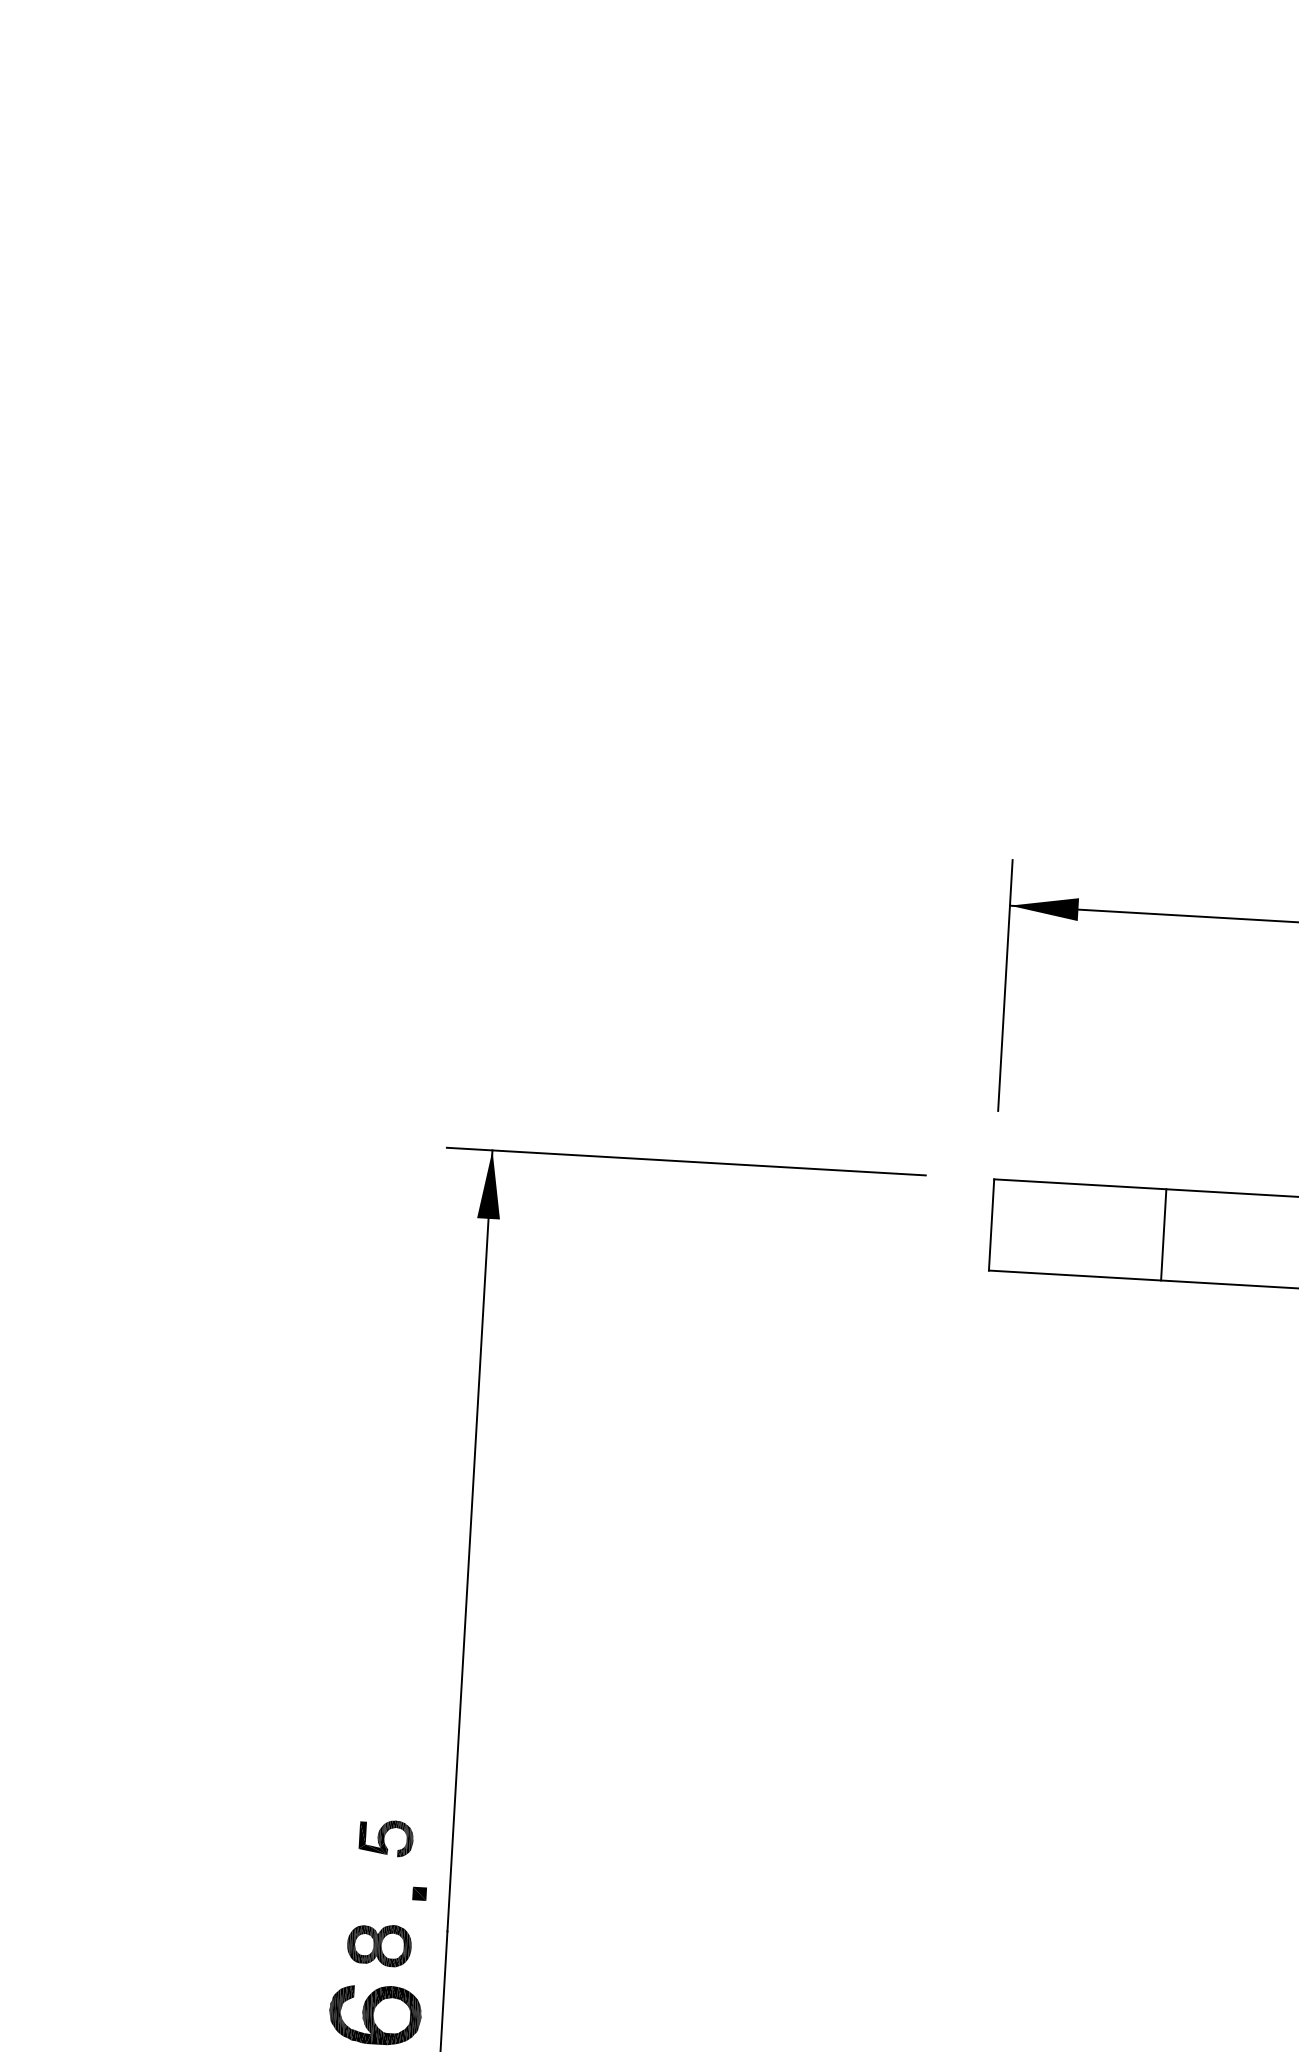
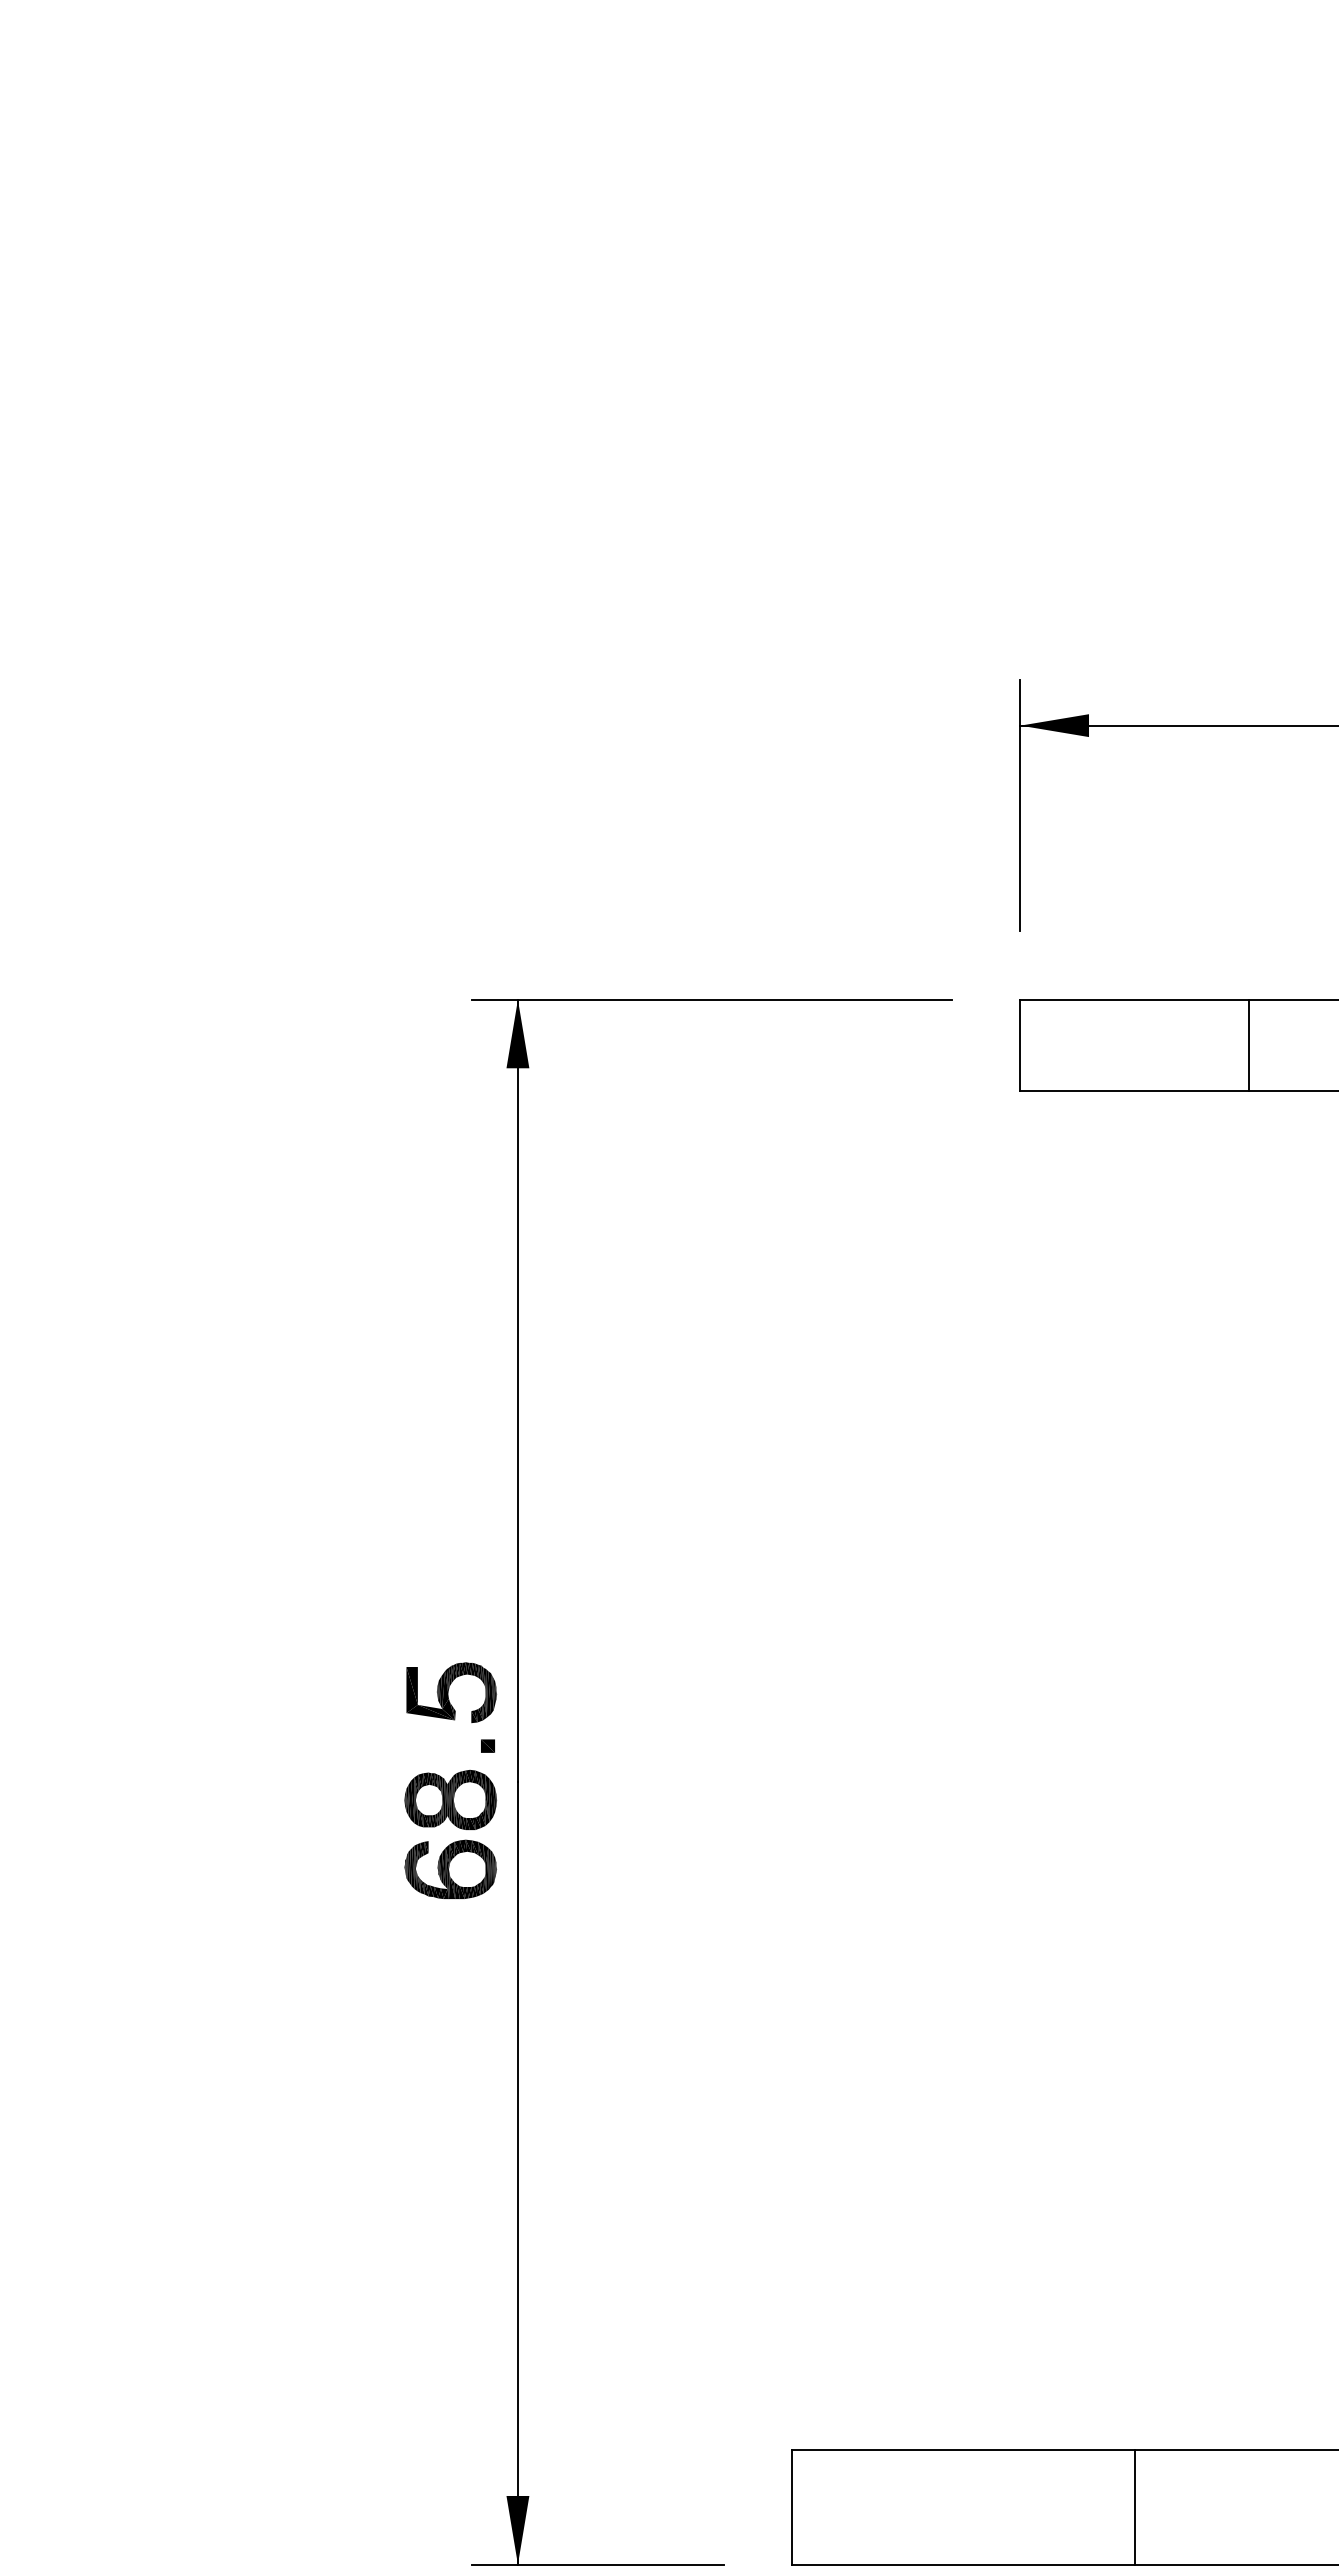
line: (1163, 1234) -> (1248, 1045), moved
part: (386, 1838) -> (451, 1692), size x1.67
part: (379, 1944) -> (450, 1799), size x1.43

